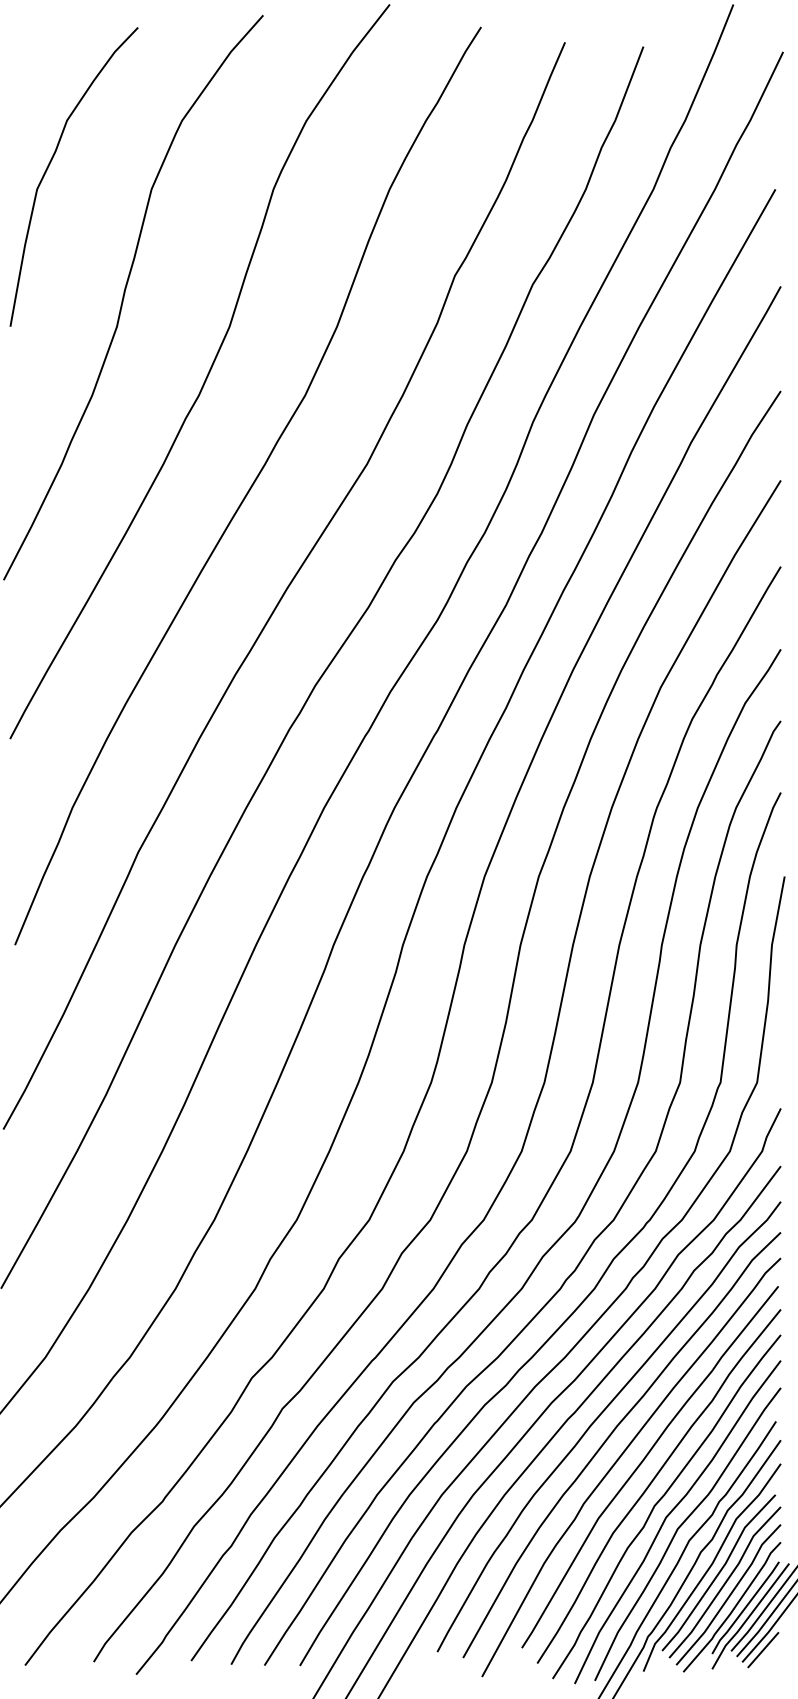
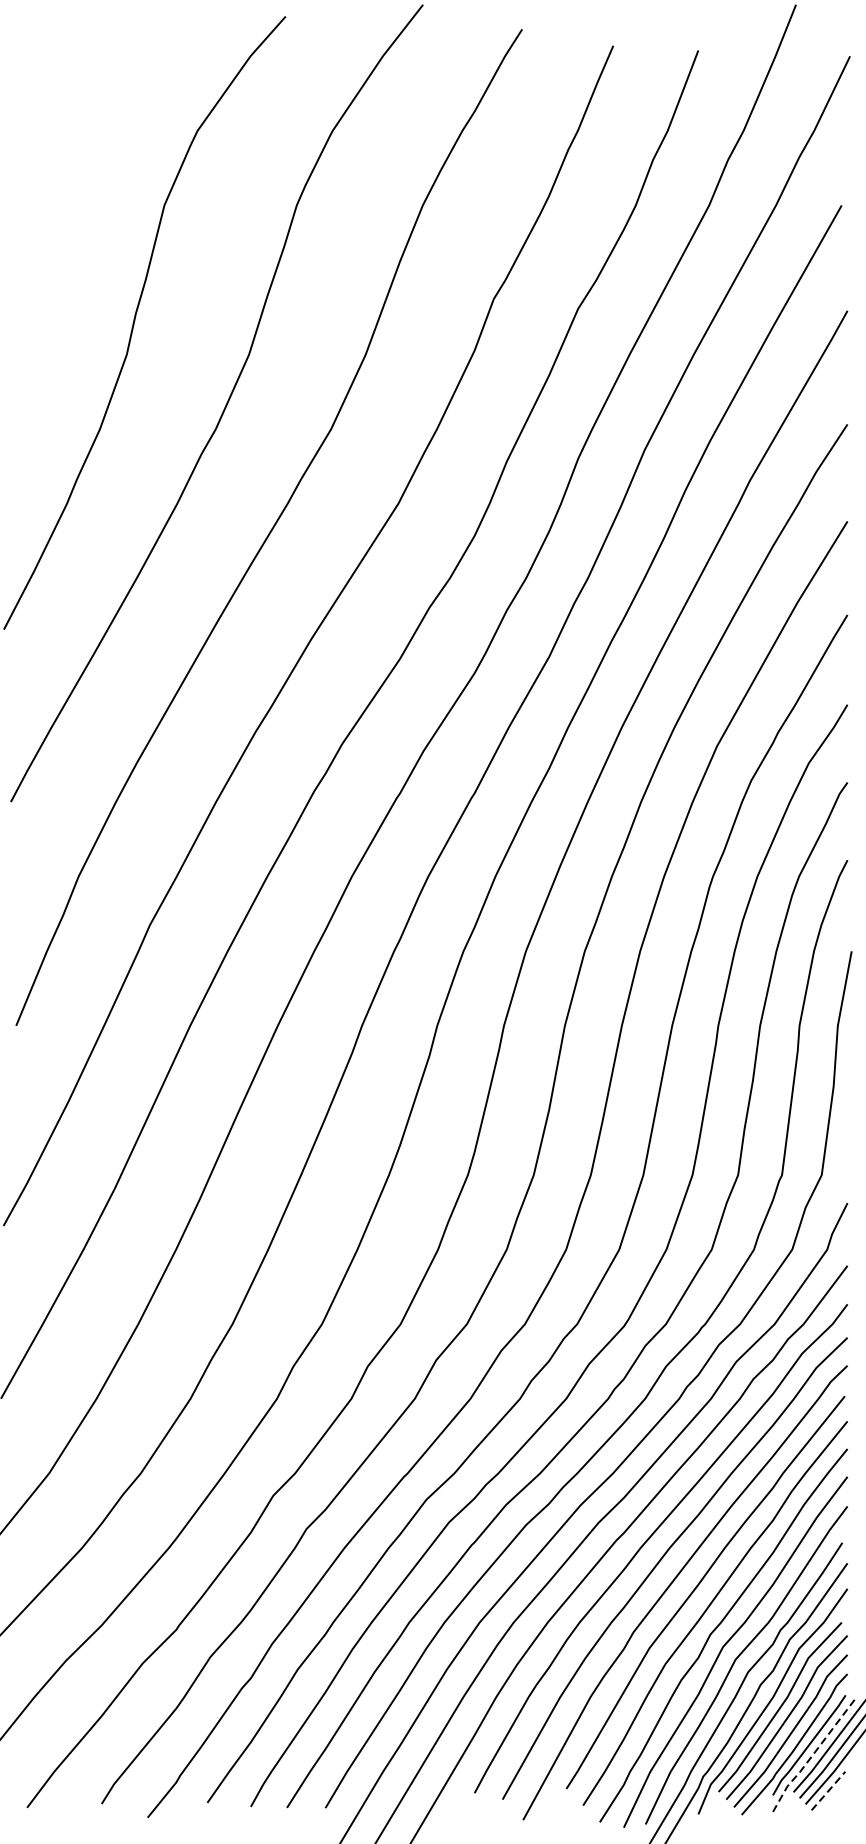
curve: (50, 164) -> (54, 178), removed
line: (749, 1616) -> (813, 1754), solid -> dashed
line: (763, 1650) -> (828, 1791), solid -> dashed

